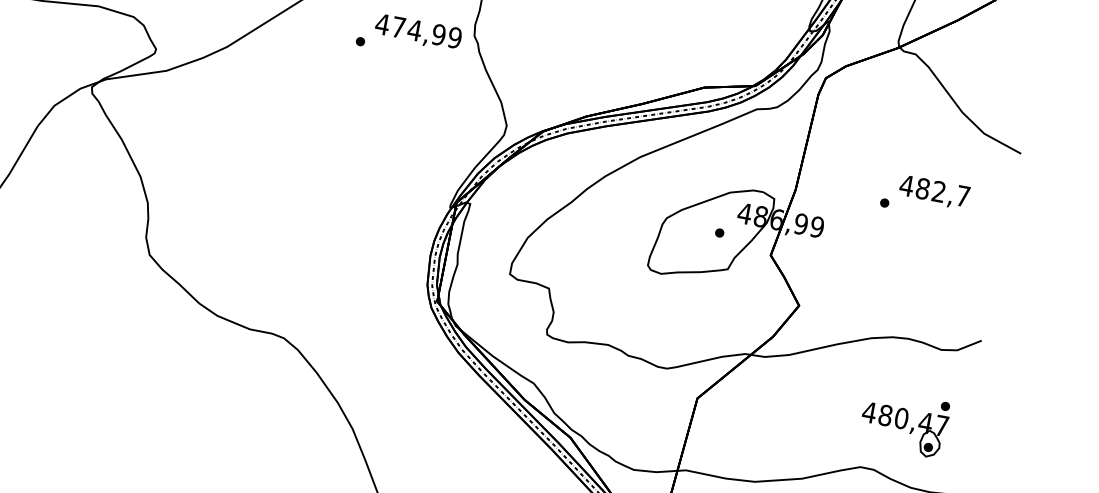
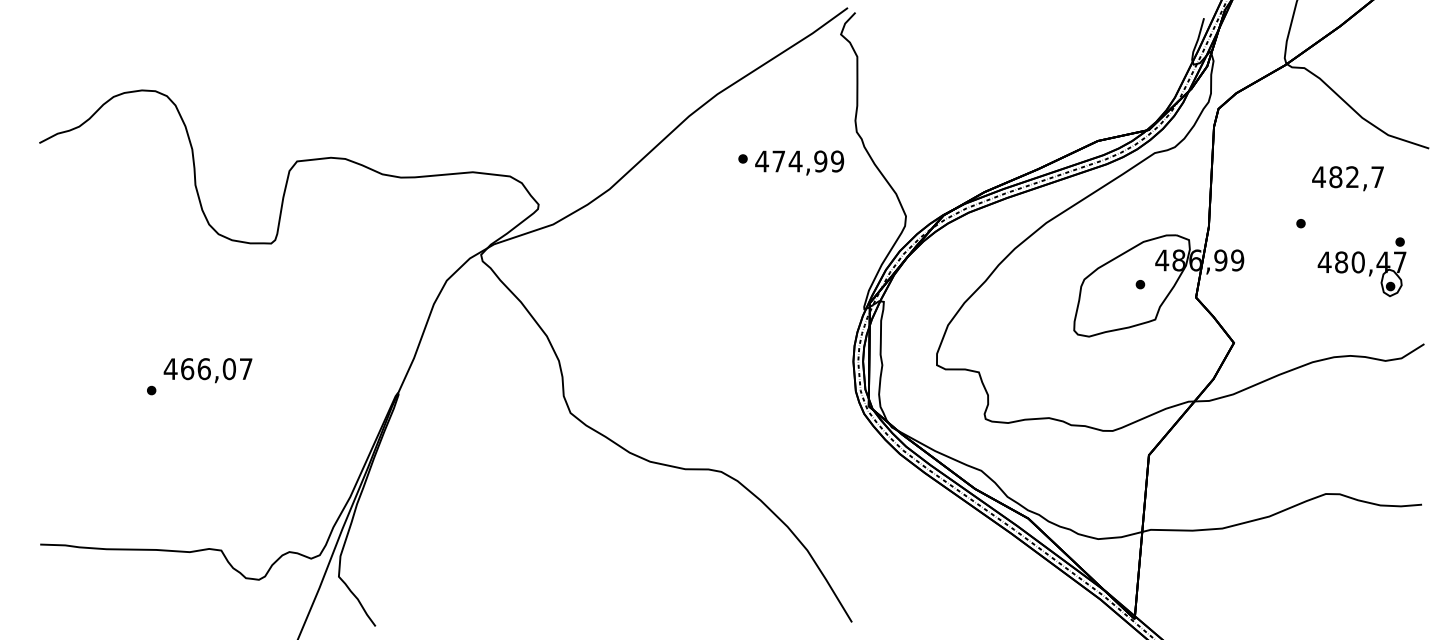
text: (418, 32) -> (799, 162), moved
text: (933, 192) -> (1347, 178), moved
part: (903, 423) -> (1361, 267), moved

